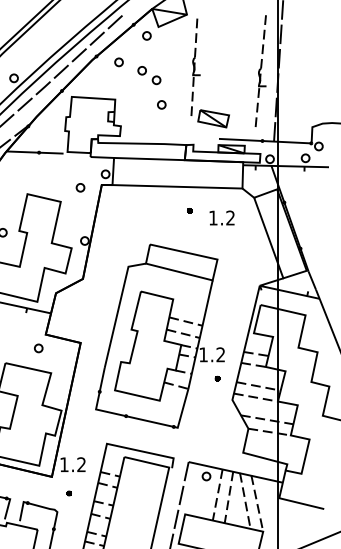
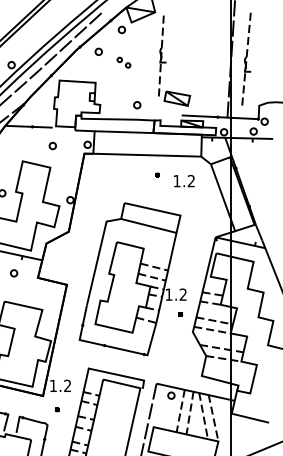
part: (260, 70) -> (246, 58), moved
part: (148, 75) -> (123, 62), size x0.7
part: (162, 105) -> (137, 105), moved
part: (80, 187) -> (52, 145), moved
part: (39, 348) -> (14, 273), moved

